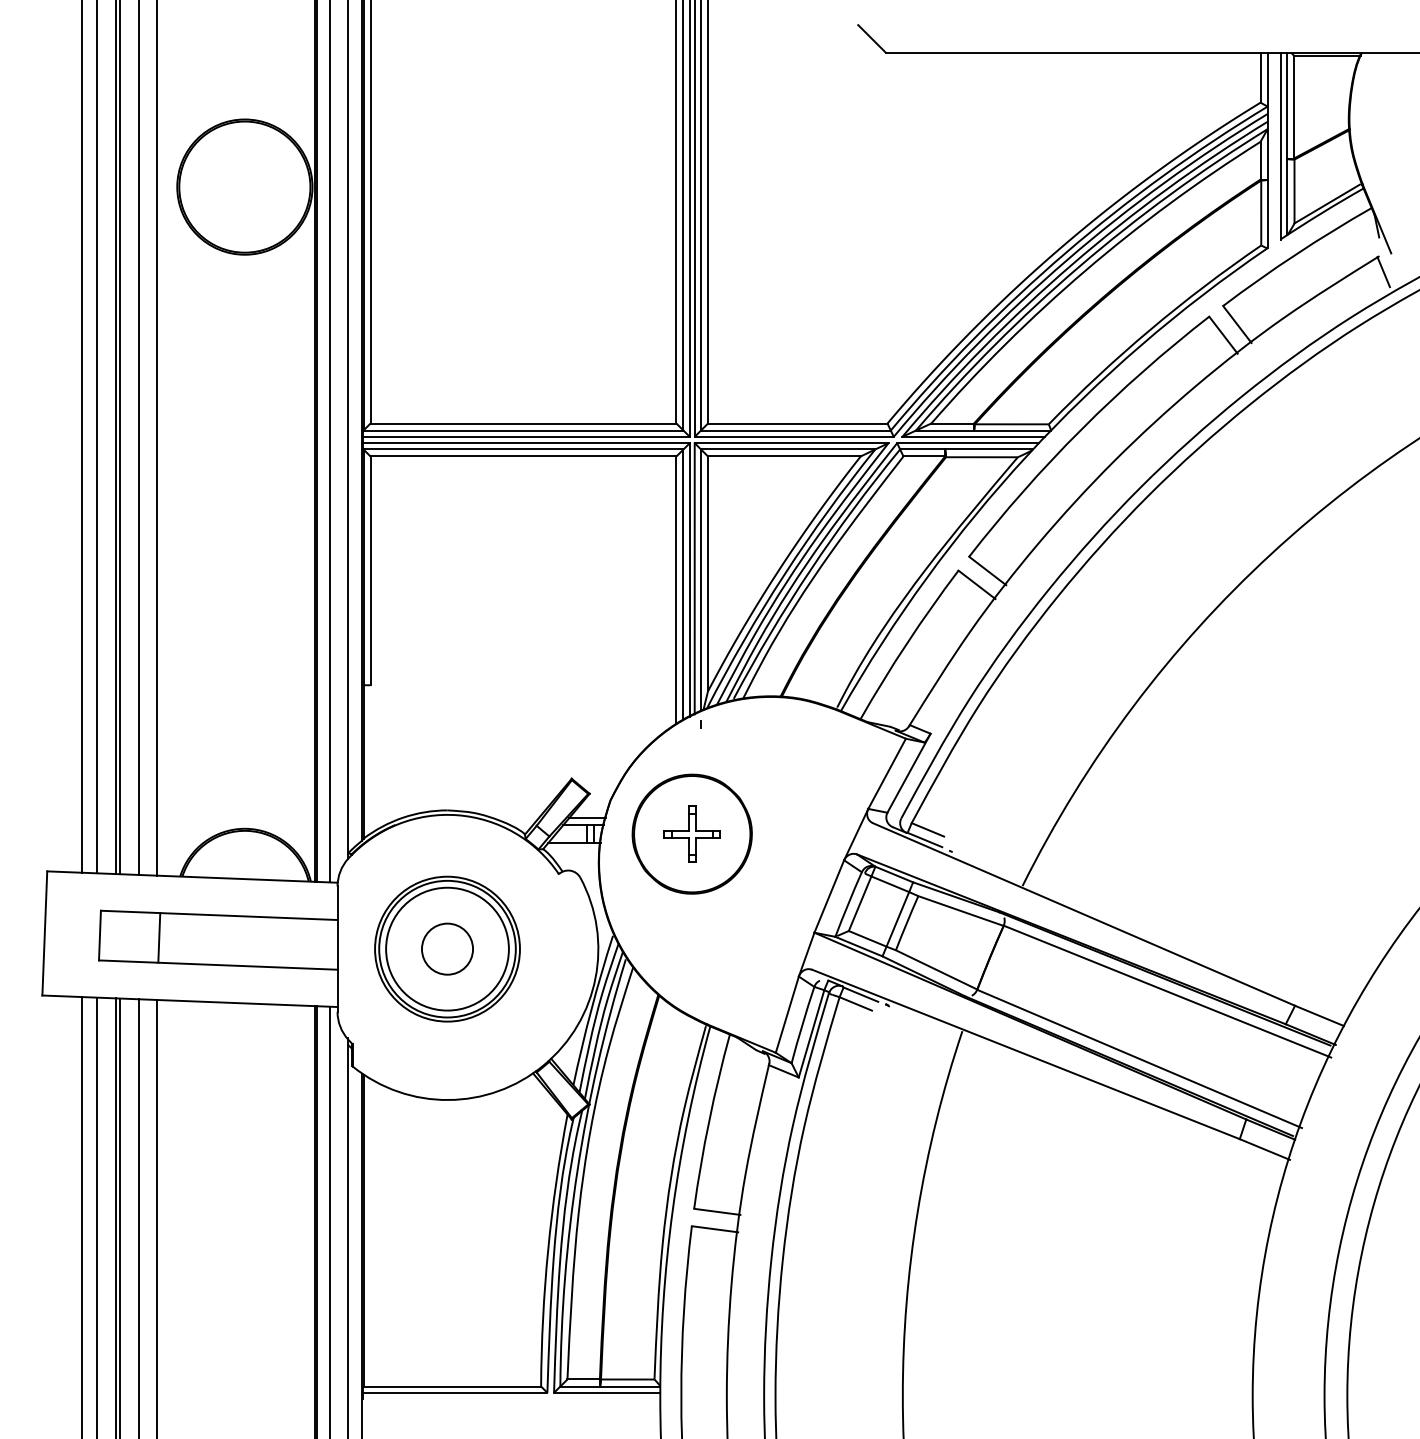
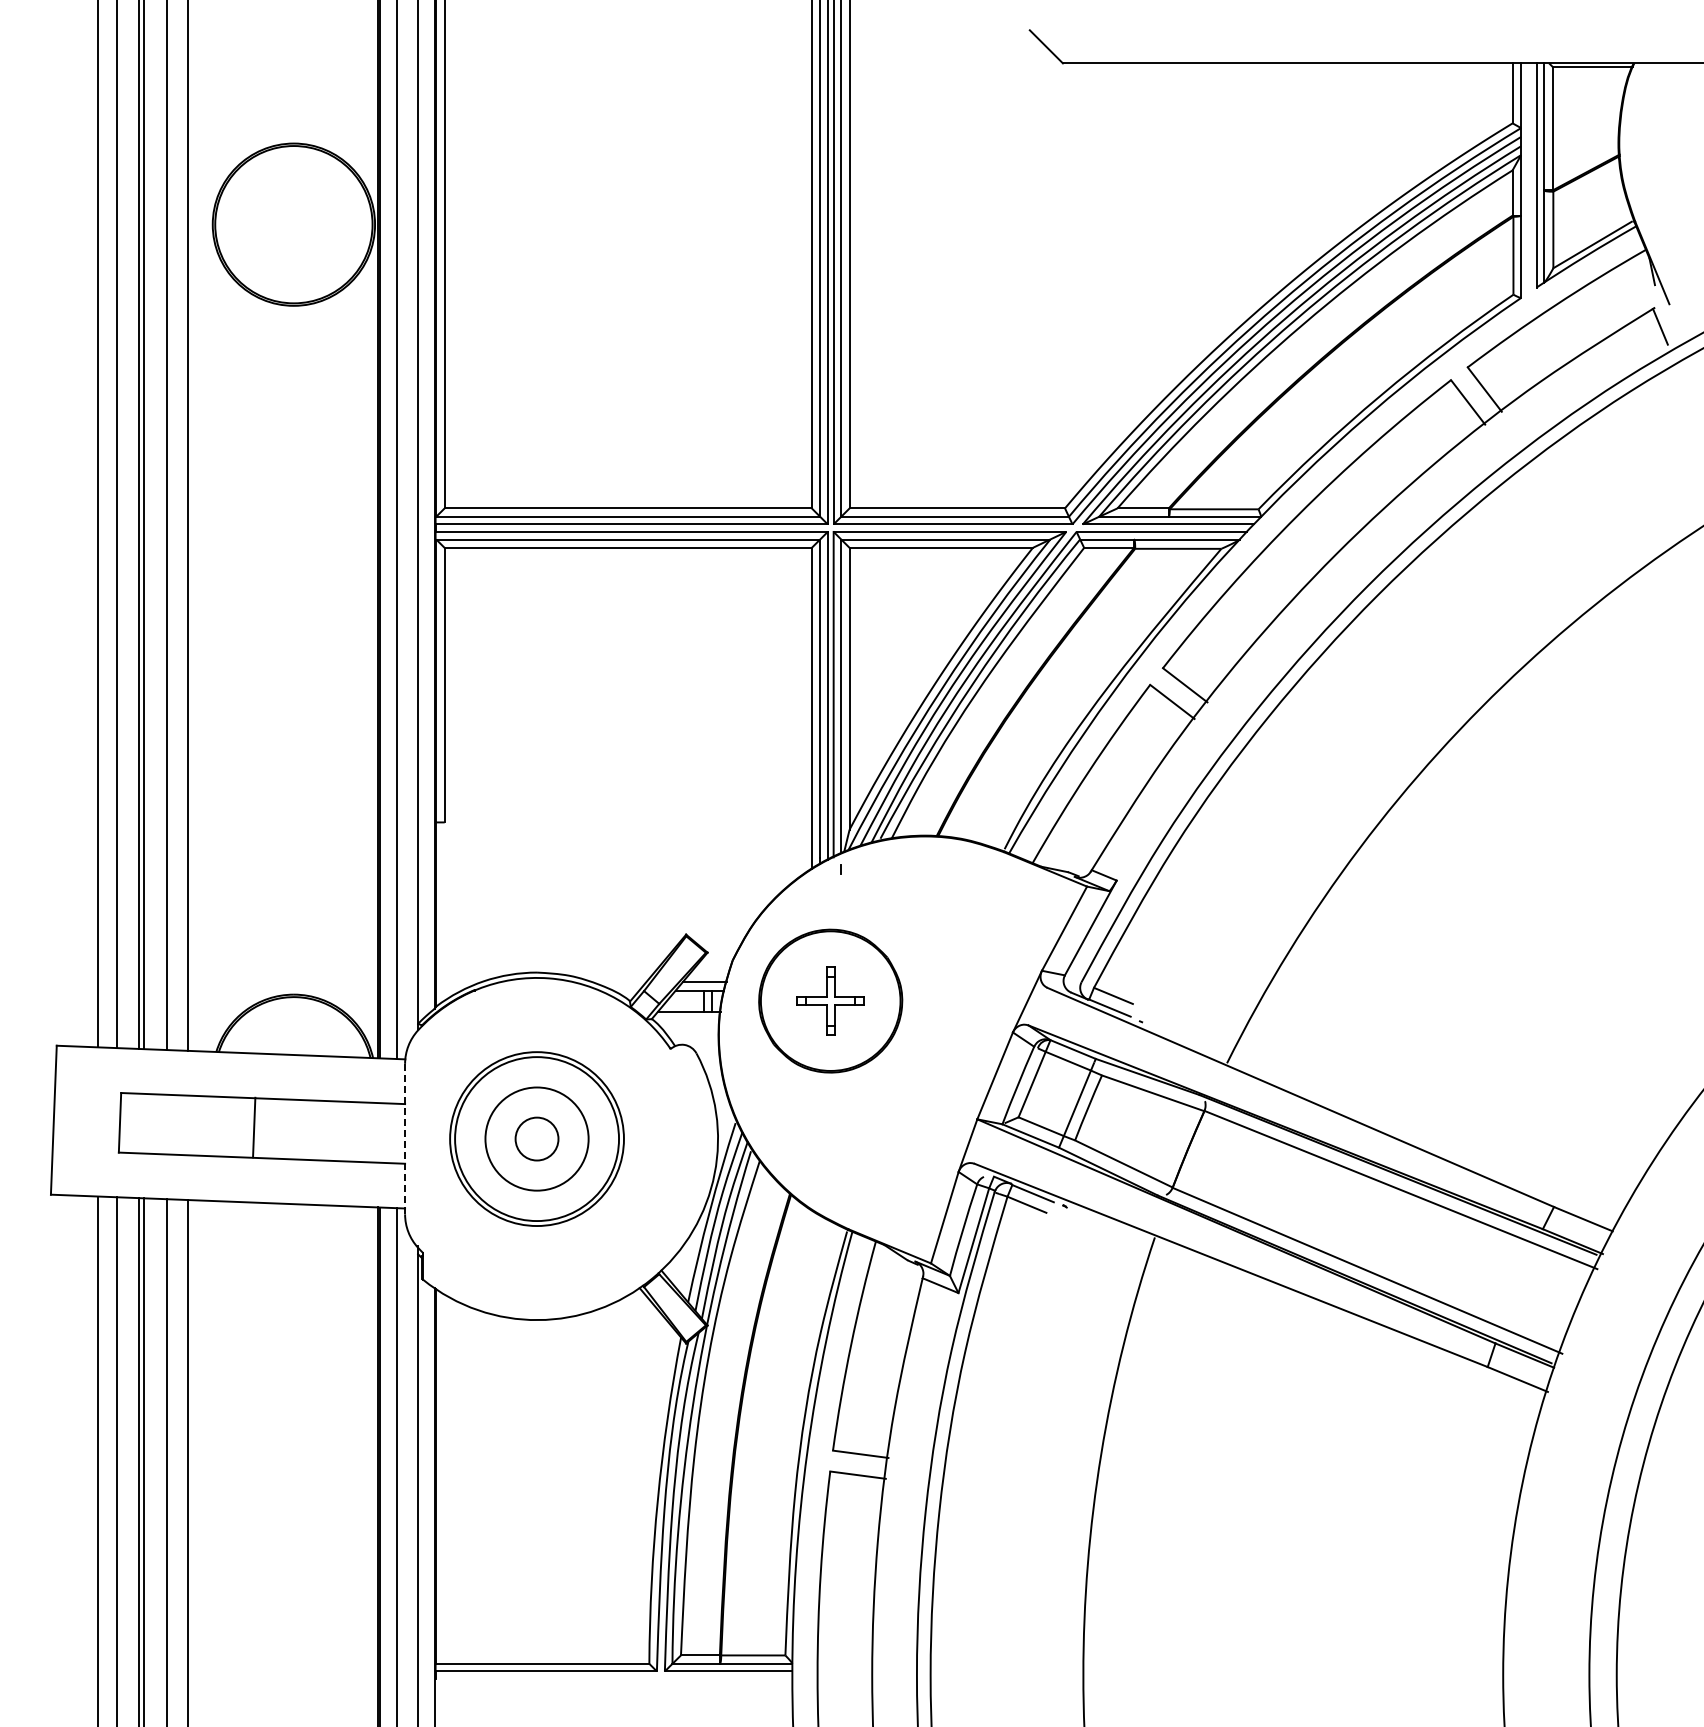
line: (159, 937) -> (254, 1127), moved
circle: (447, 948) -> (536, 1138), size x0.7
circle: (447, 948) -> (536, 1138), size x0.7
line: (337, 949) -> (405, 1139), solid -> dashed

